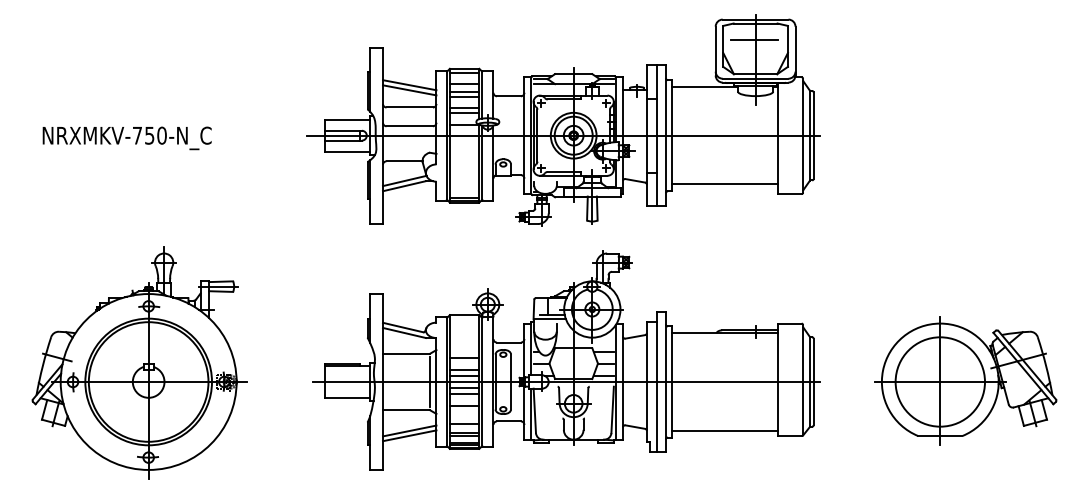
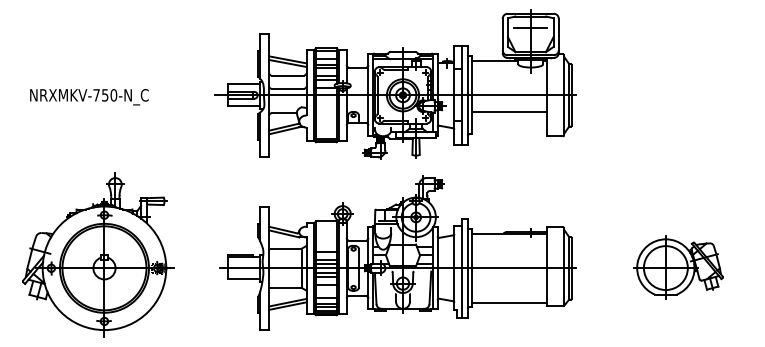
line: (725, 184) -> (509, 111), moved
part: (965, 380) -> (678, 267), size x0.7

